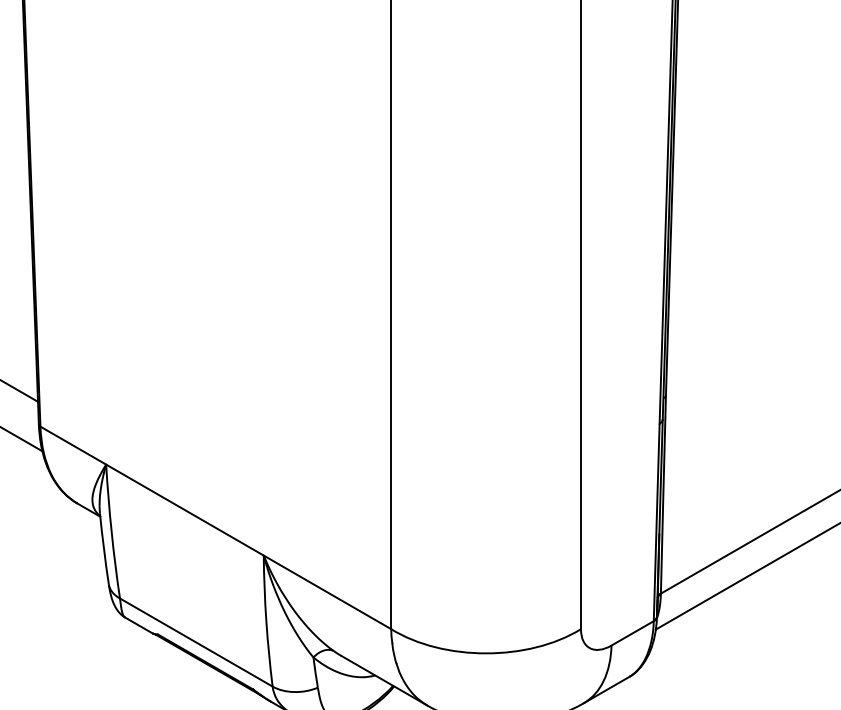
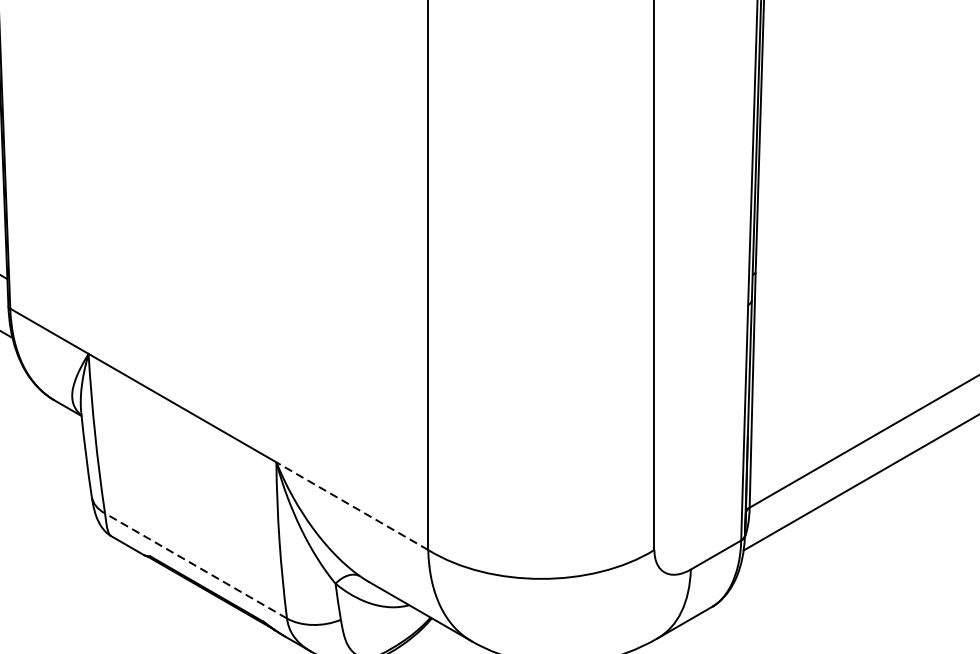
line: (327, 592) -> (352, 506), solid -> dashed
line: (195, 642) -> (195, 565), solid -> dashed

